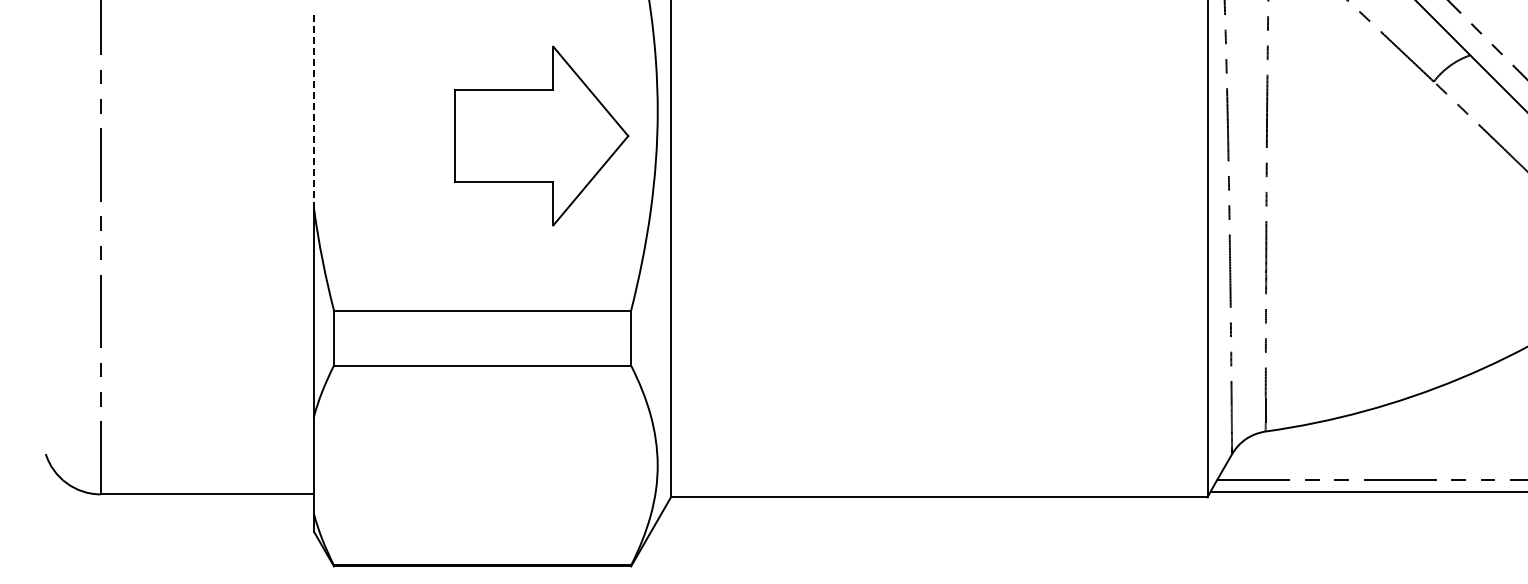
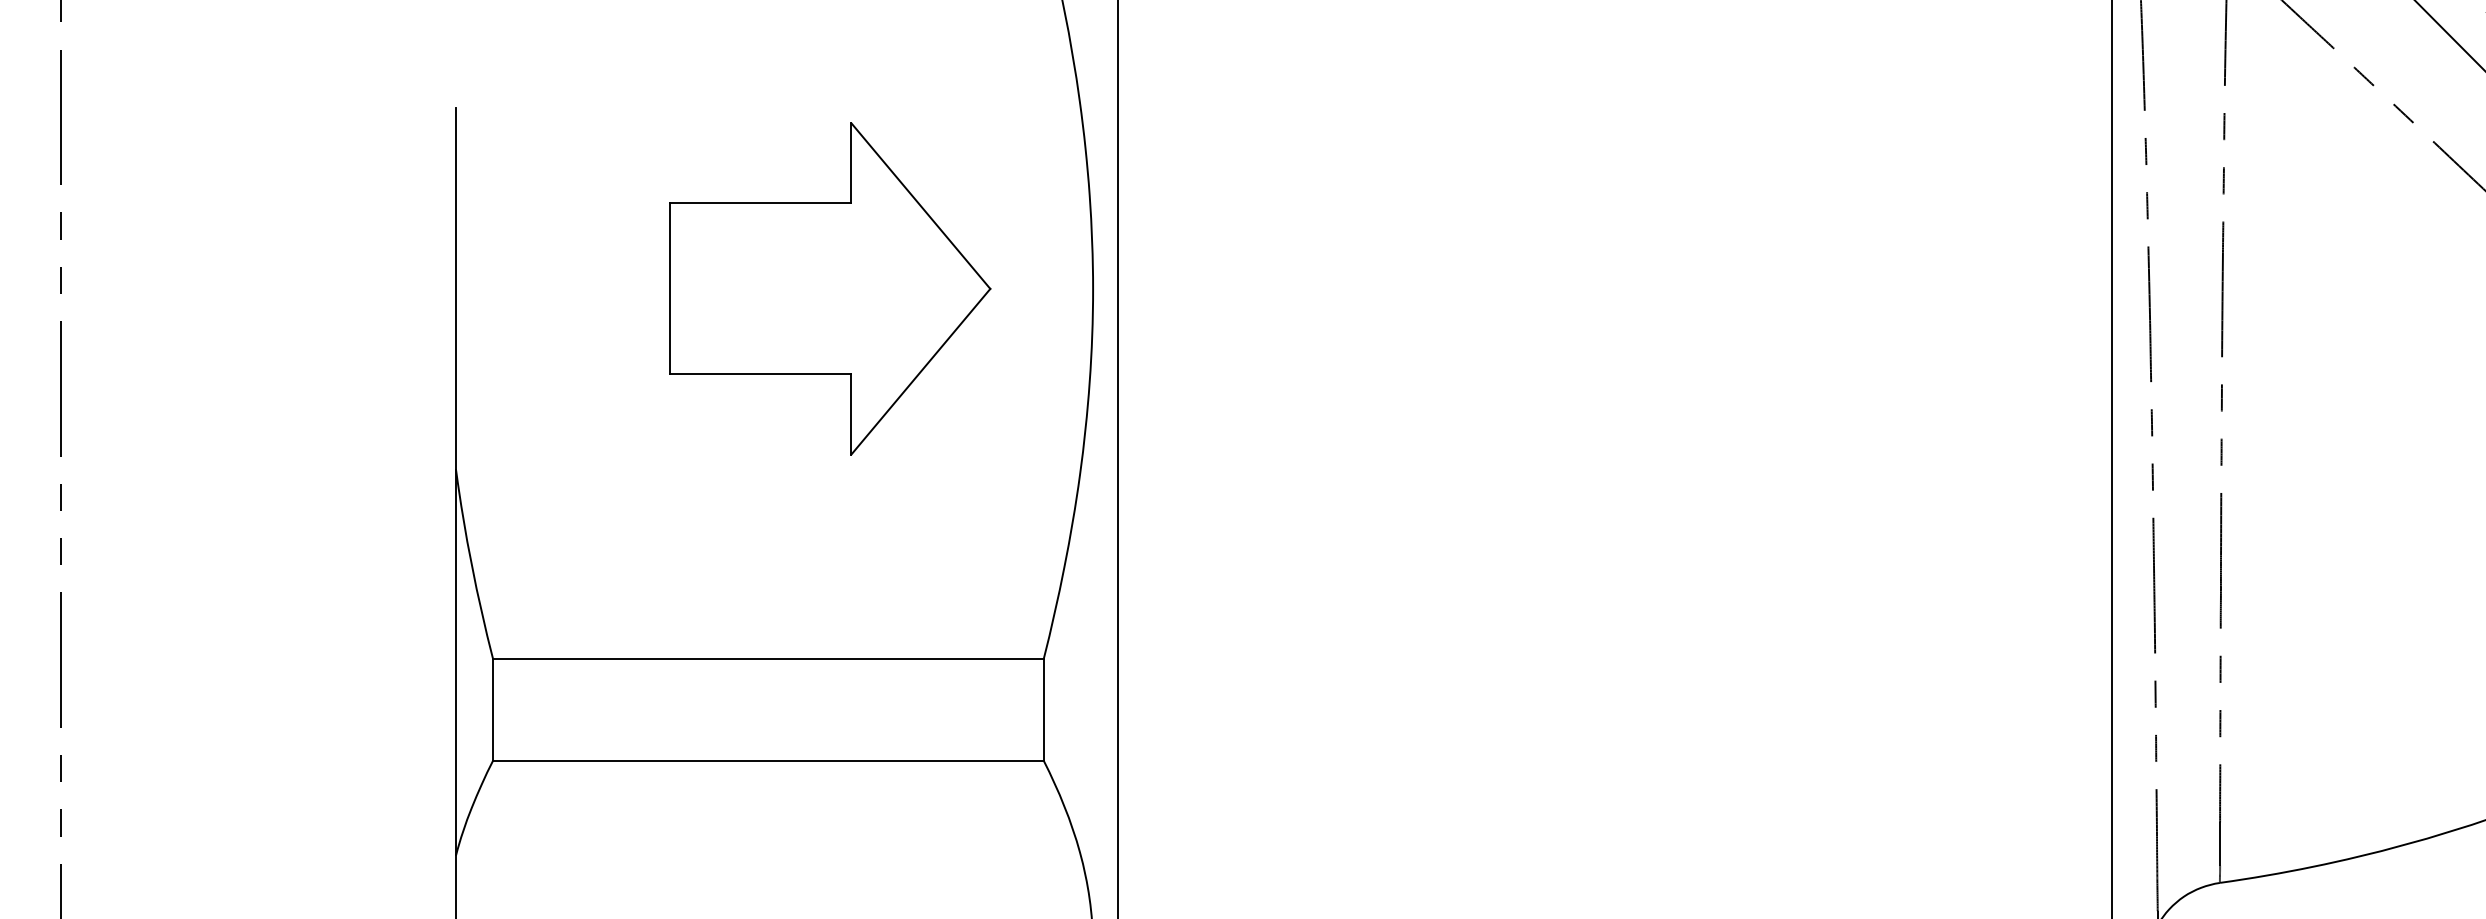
line: (314, 111) -> (456, 289), dashed -> solid
part: (541, 135) -> (829, 287), moved

